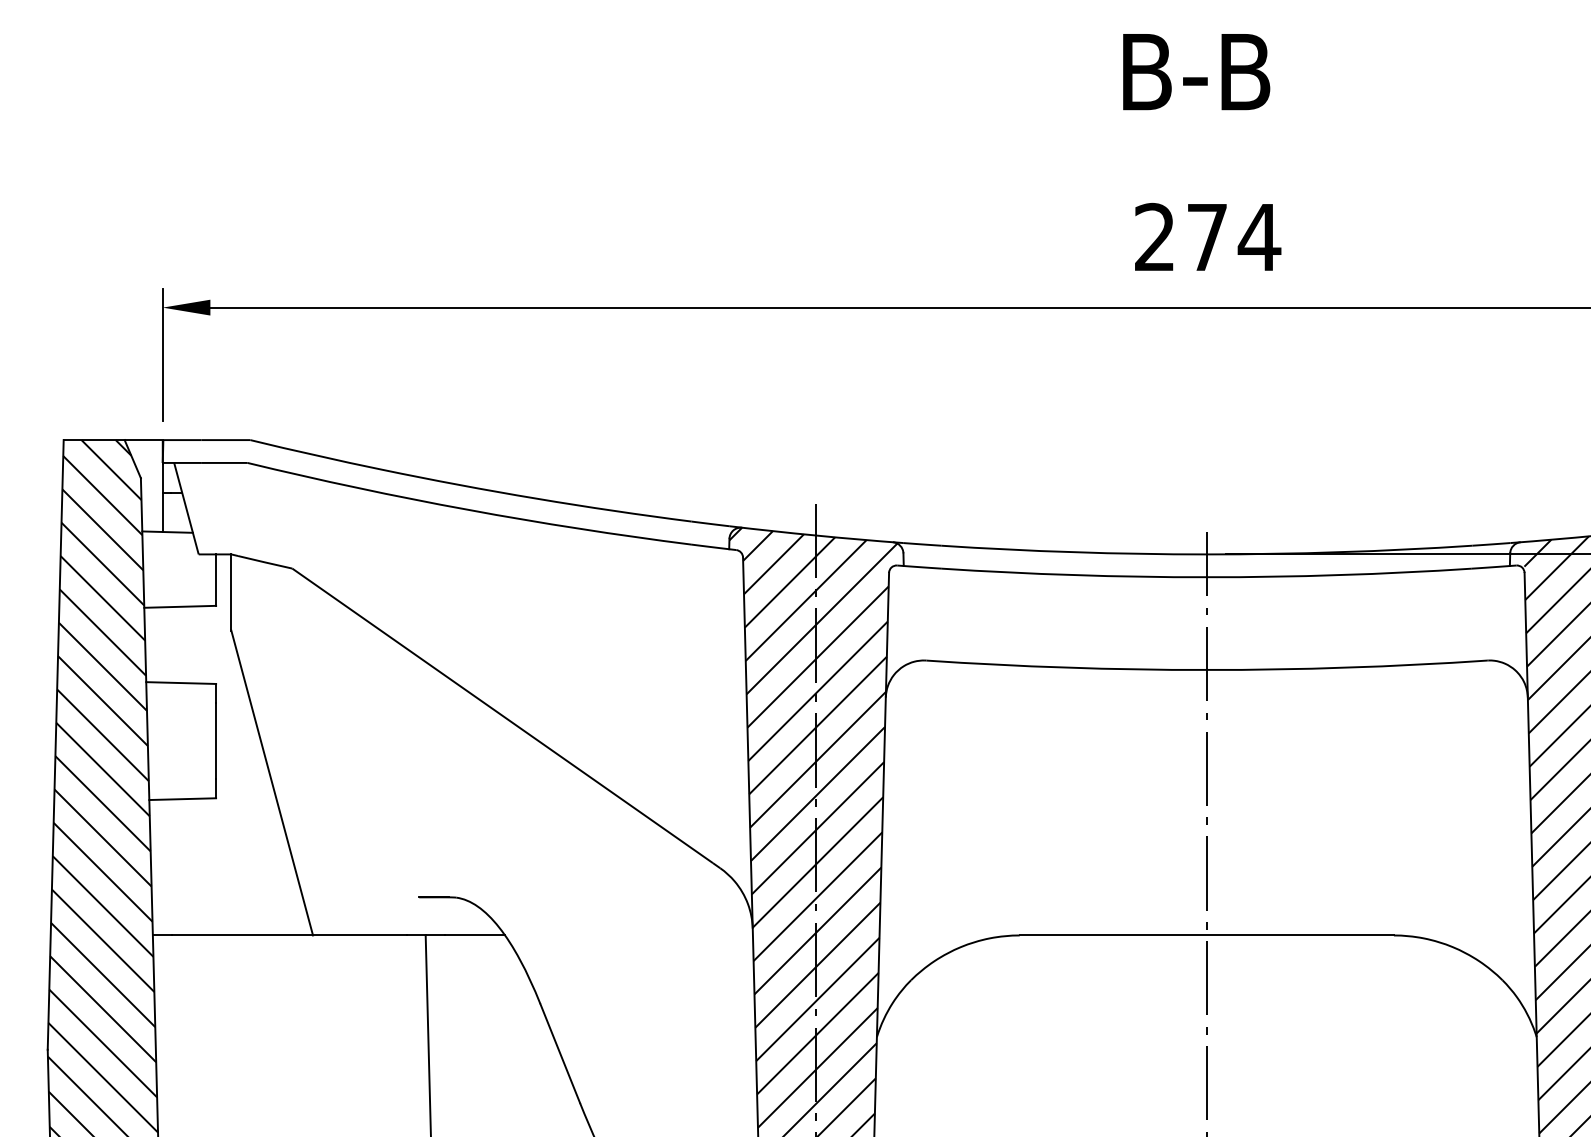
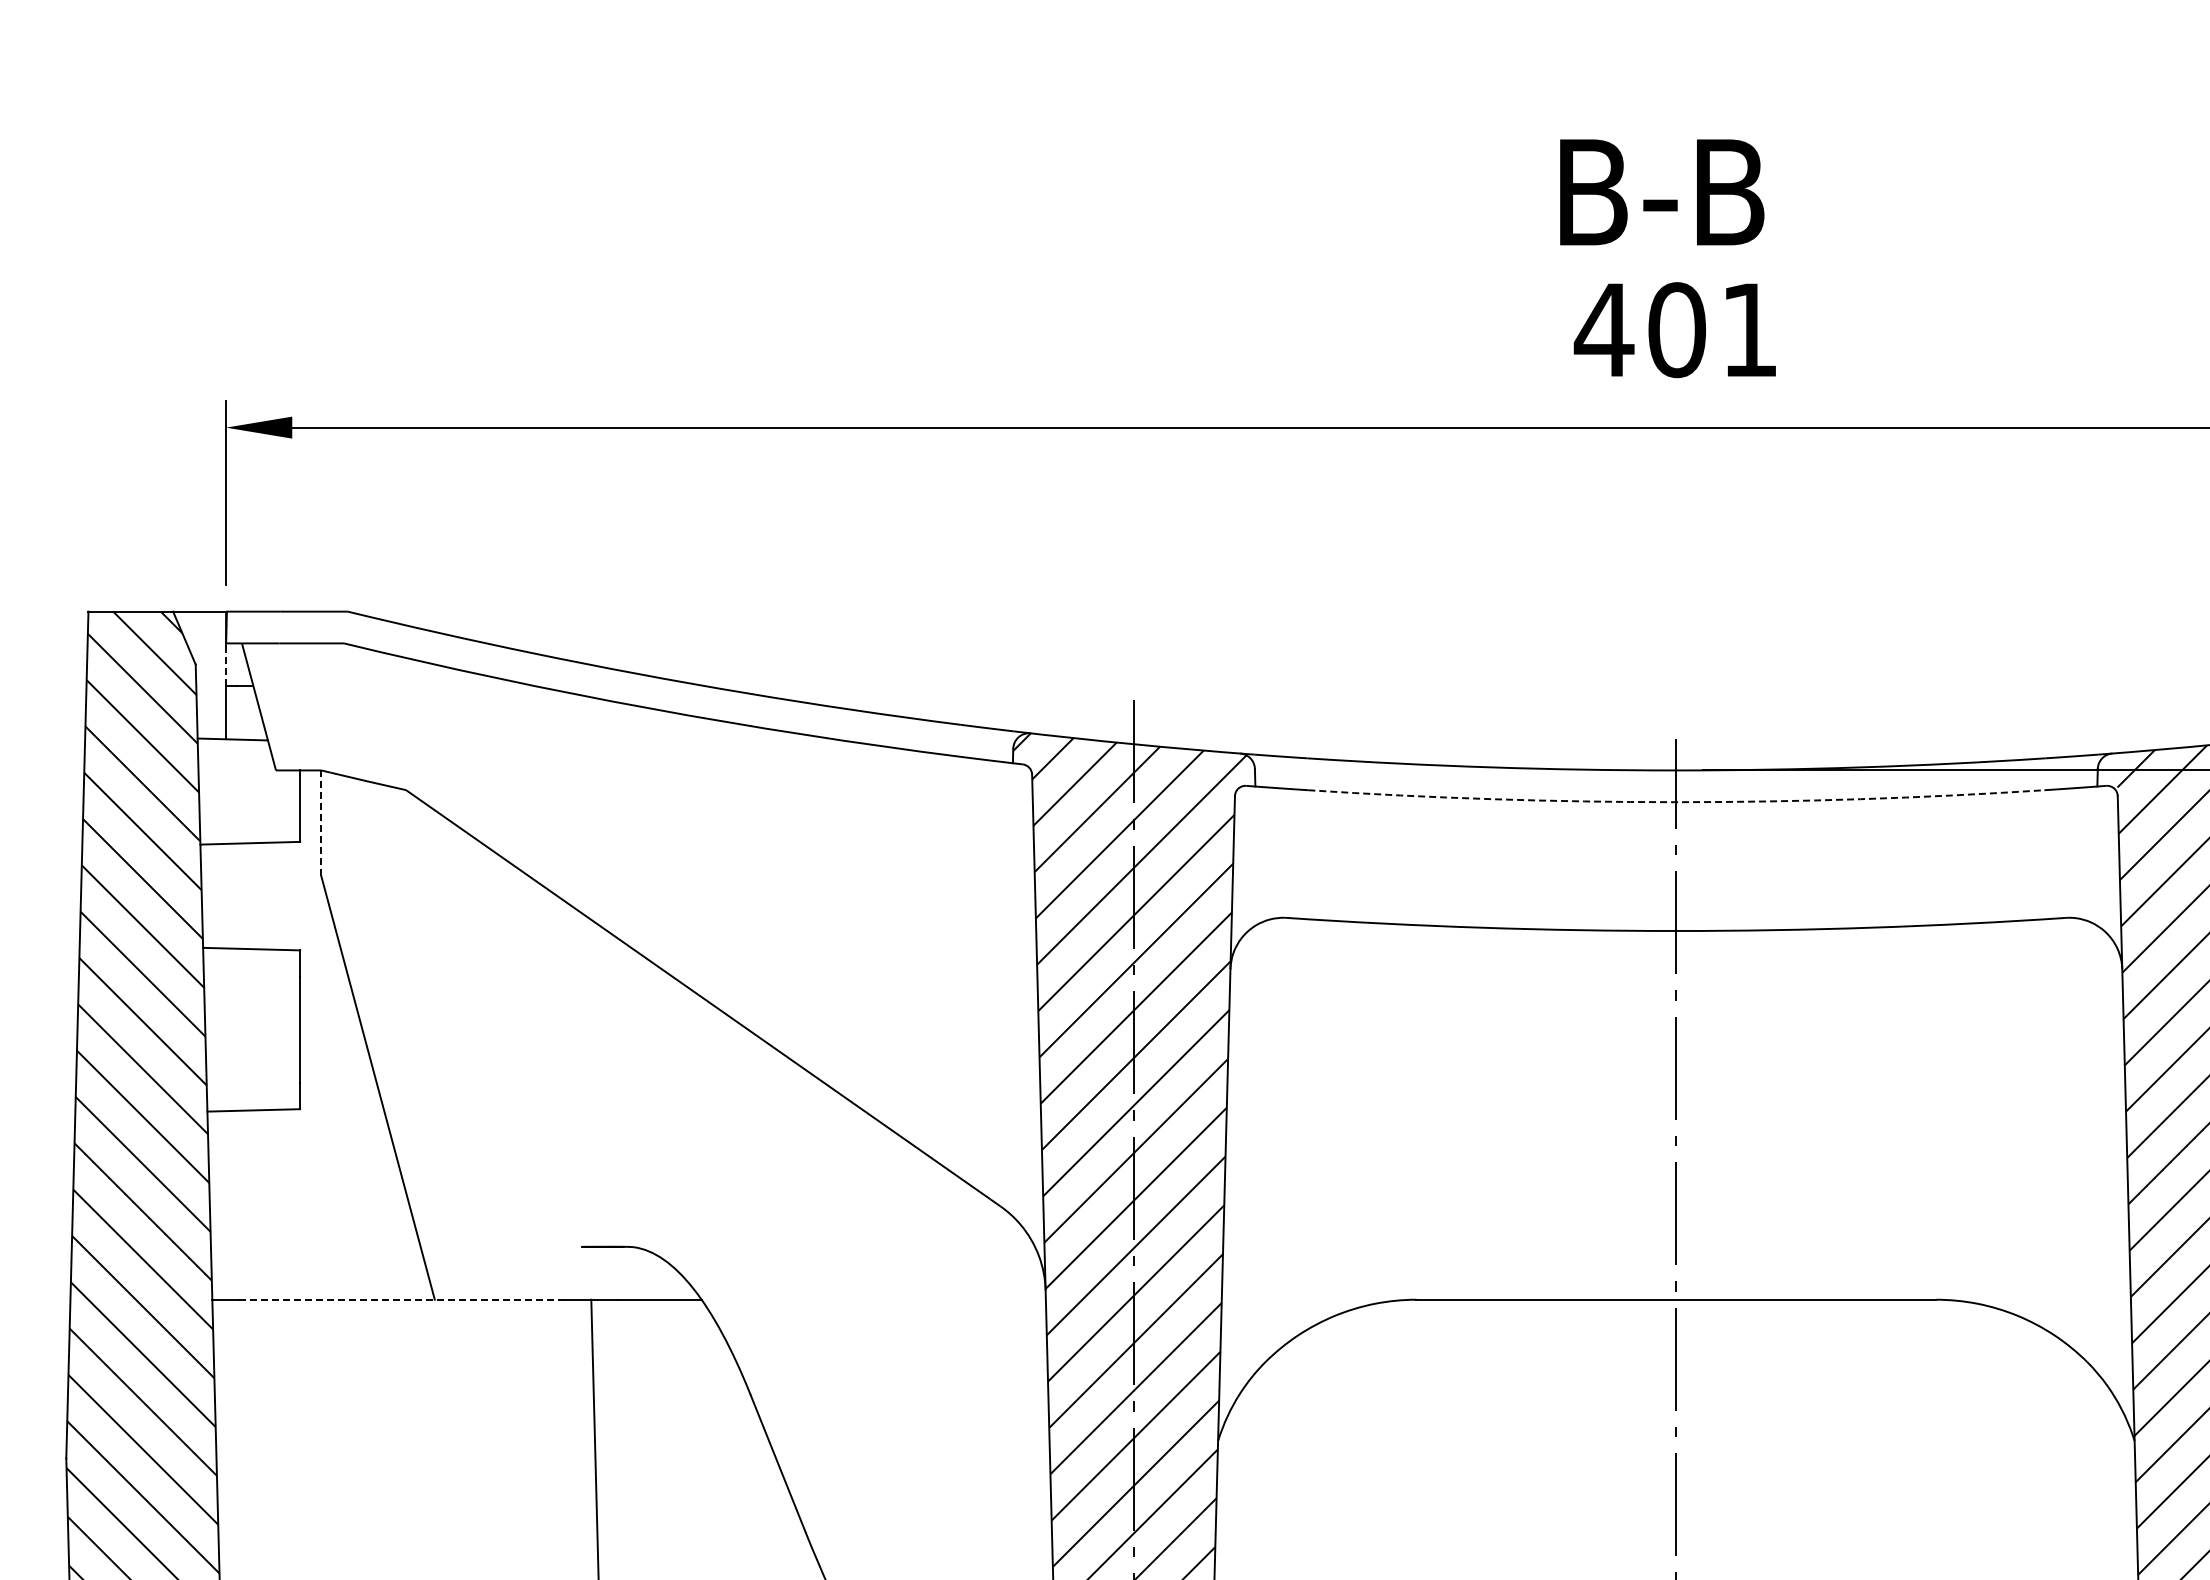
text: (1196, 72) -> (1662, 192), moved
text: (1206, 237) -> (1676, 330), 274 -> 401
line: (163, 478) -> (226, 665), solid -> dashed
arc: (1206, 577) -> (1676, 802), solid -> dashed
line: (231, 592) -> (321, 823), solid -> dashed
line: (289, 935) -> (401, 1299), solid -> dashed

